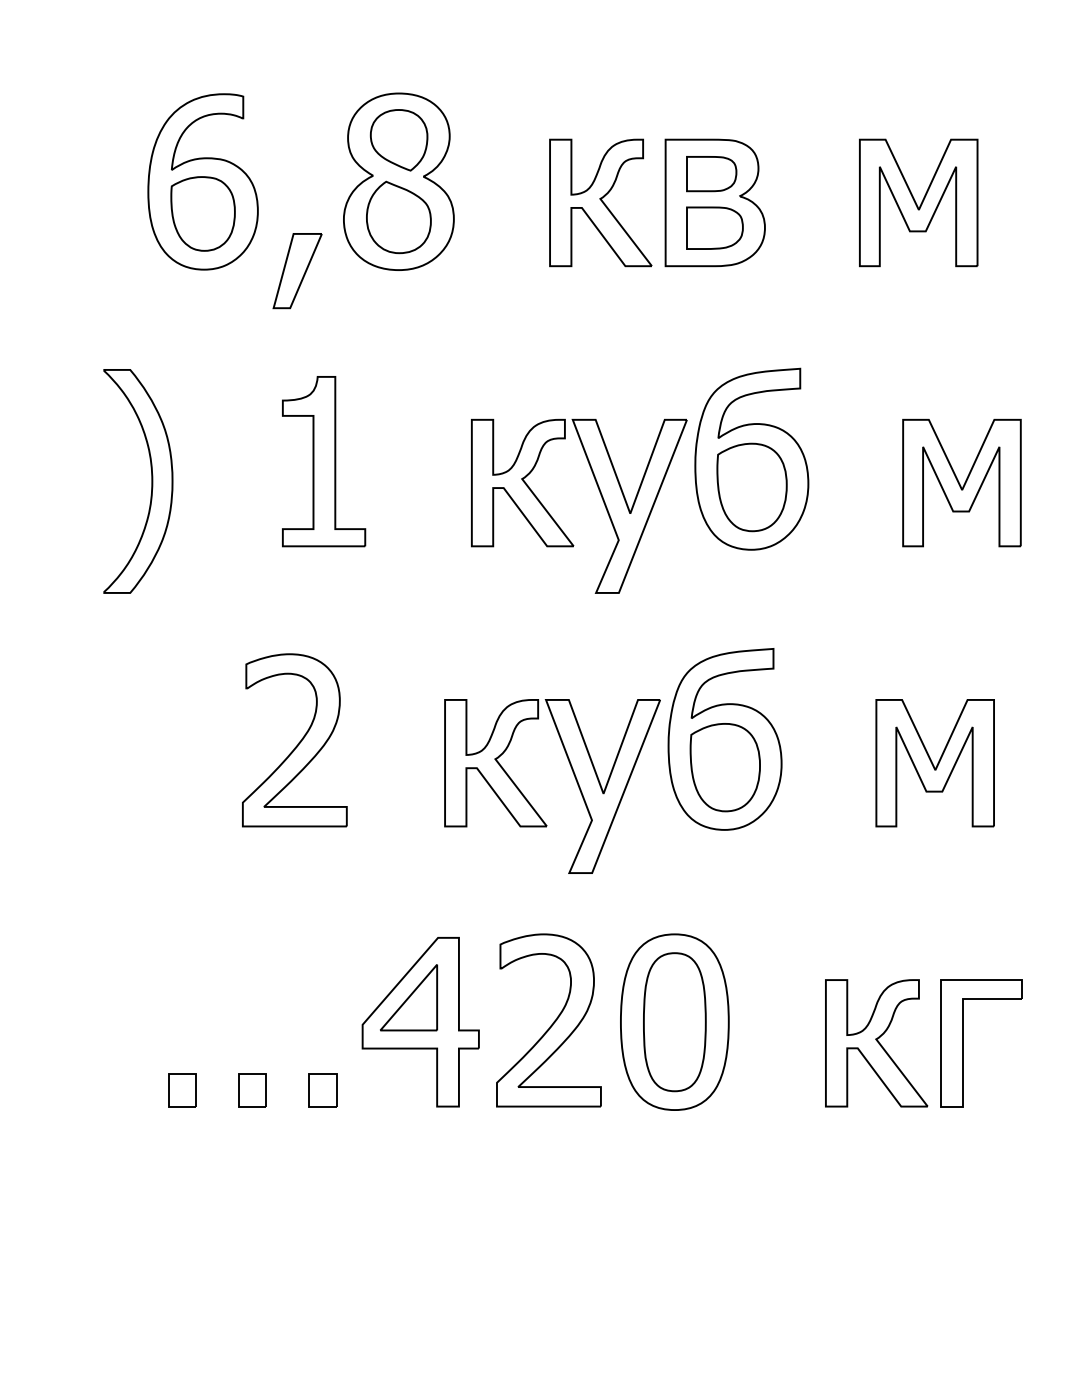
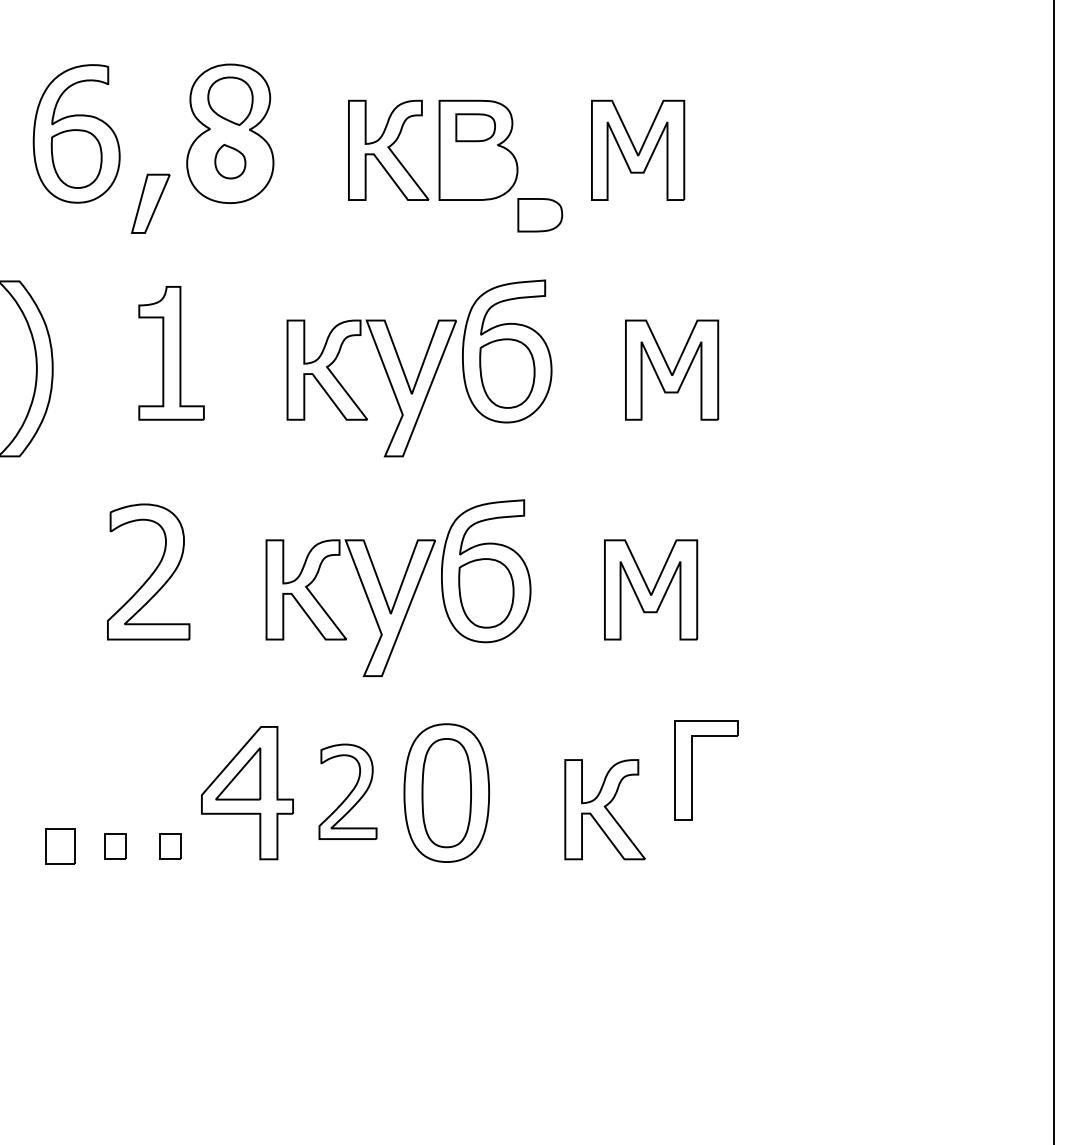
part: (399, 217) -> (230, 161), size x0.6
part: (715, 228) -> (540, 215), moved
part: (548, 1020) -> (347, 791), size x0.7
part: (963, 1043) -> (692, 770), moved
part: (182, 1090) -> (60, 846), size x1.4

